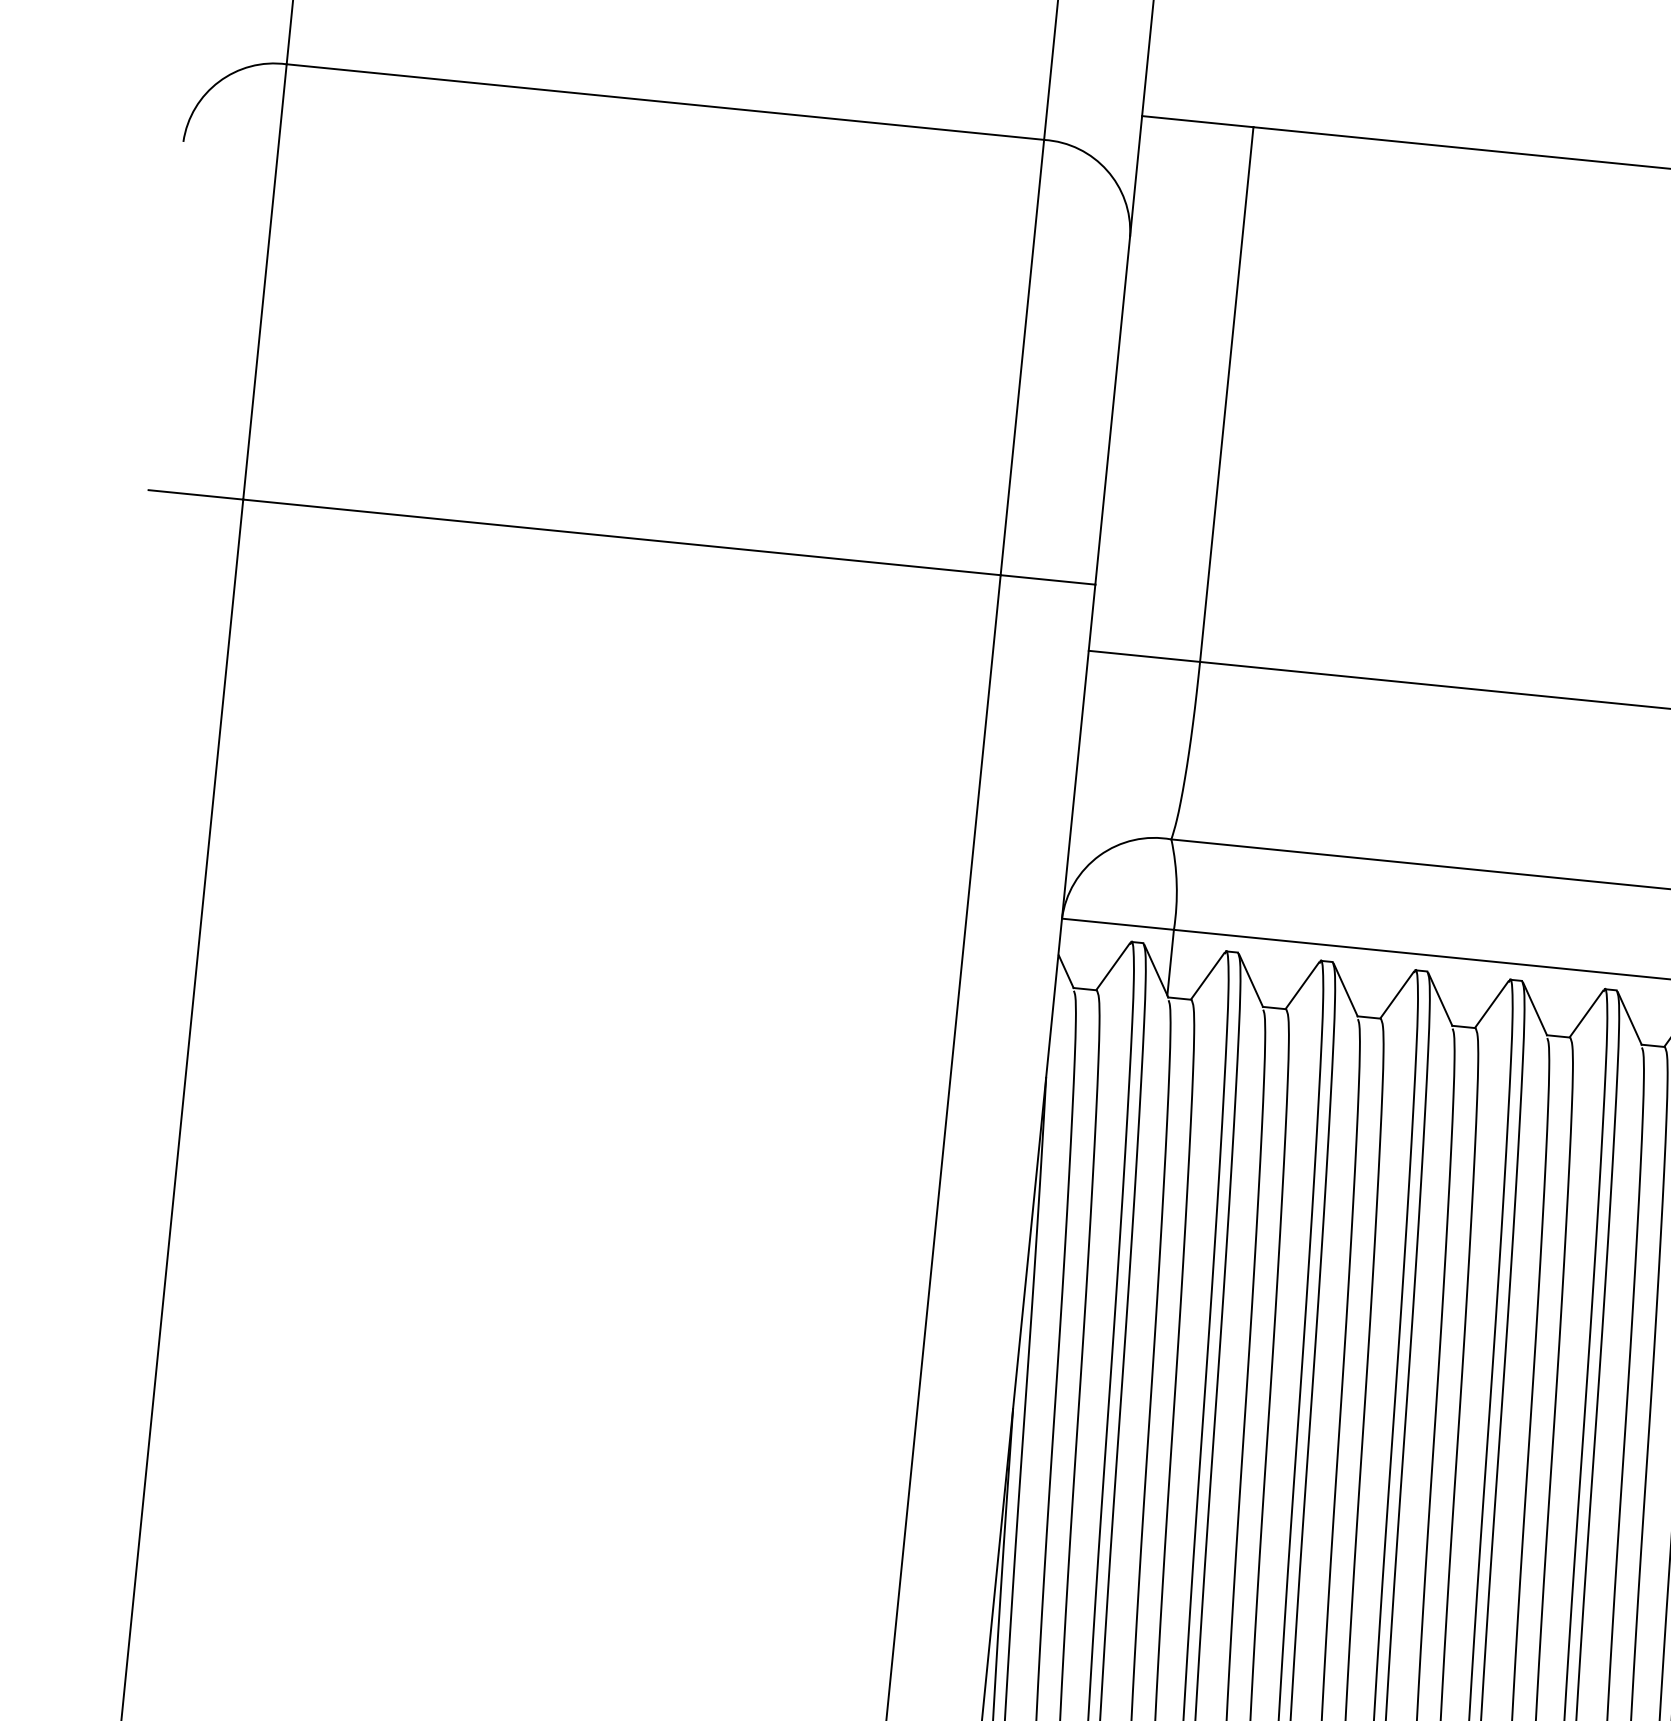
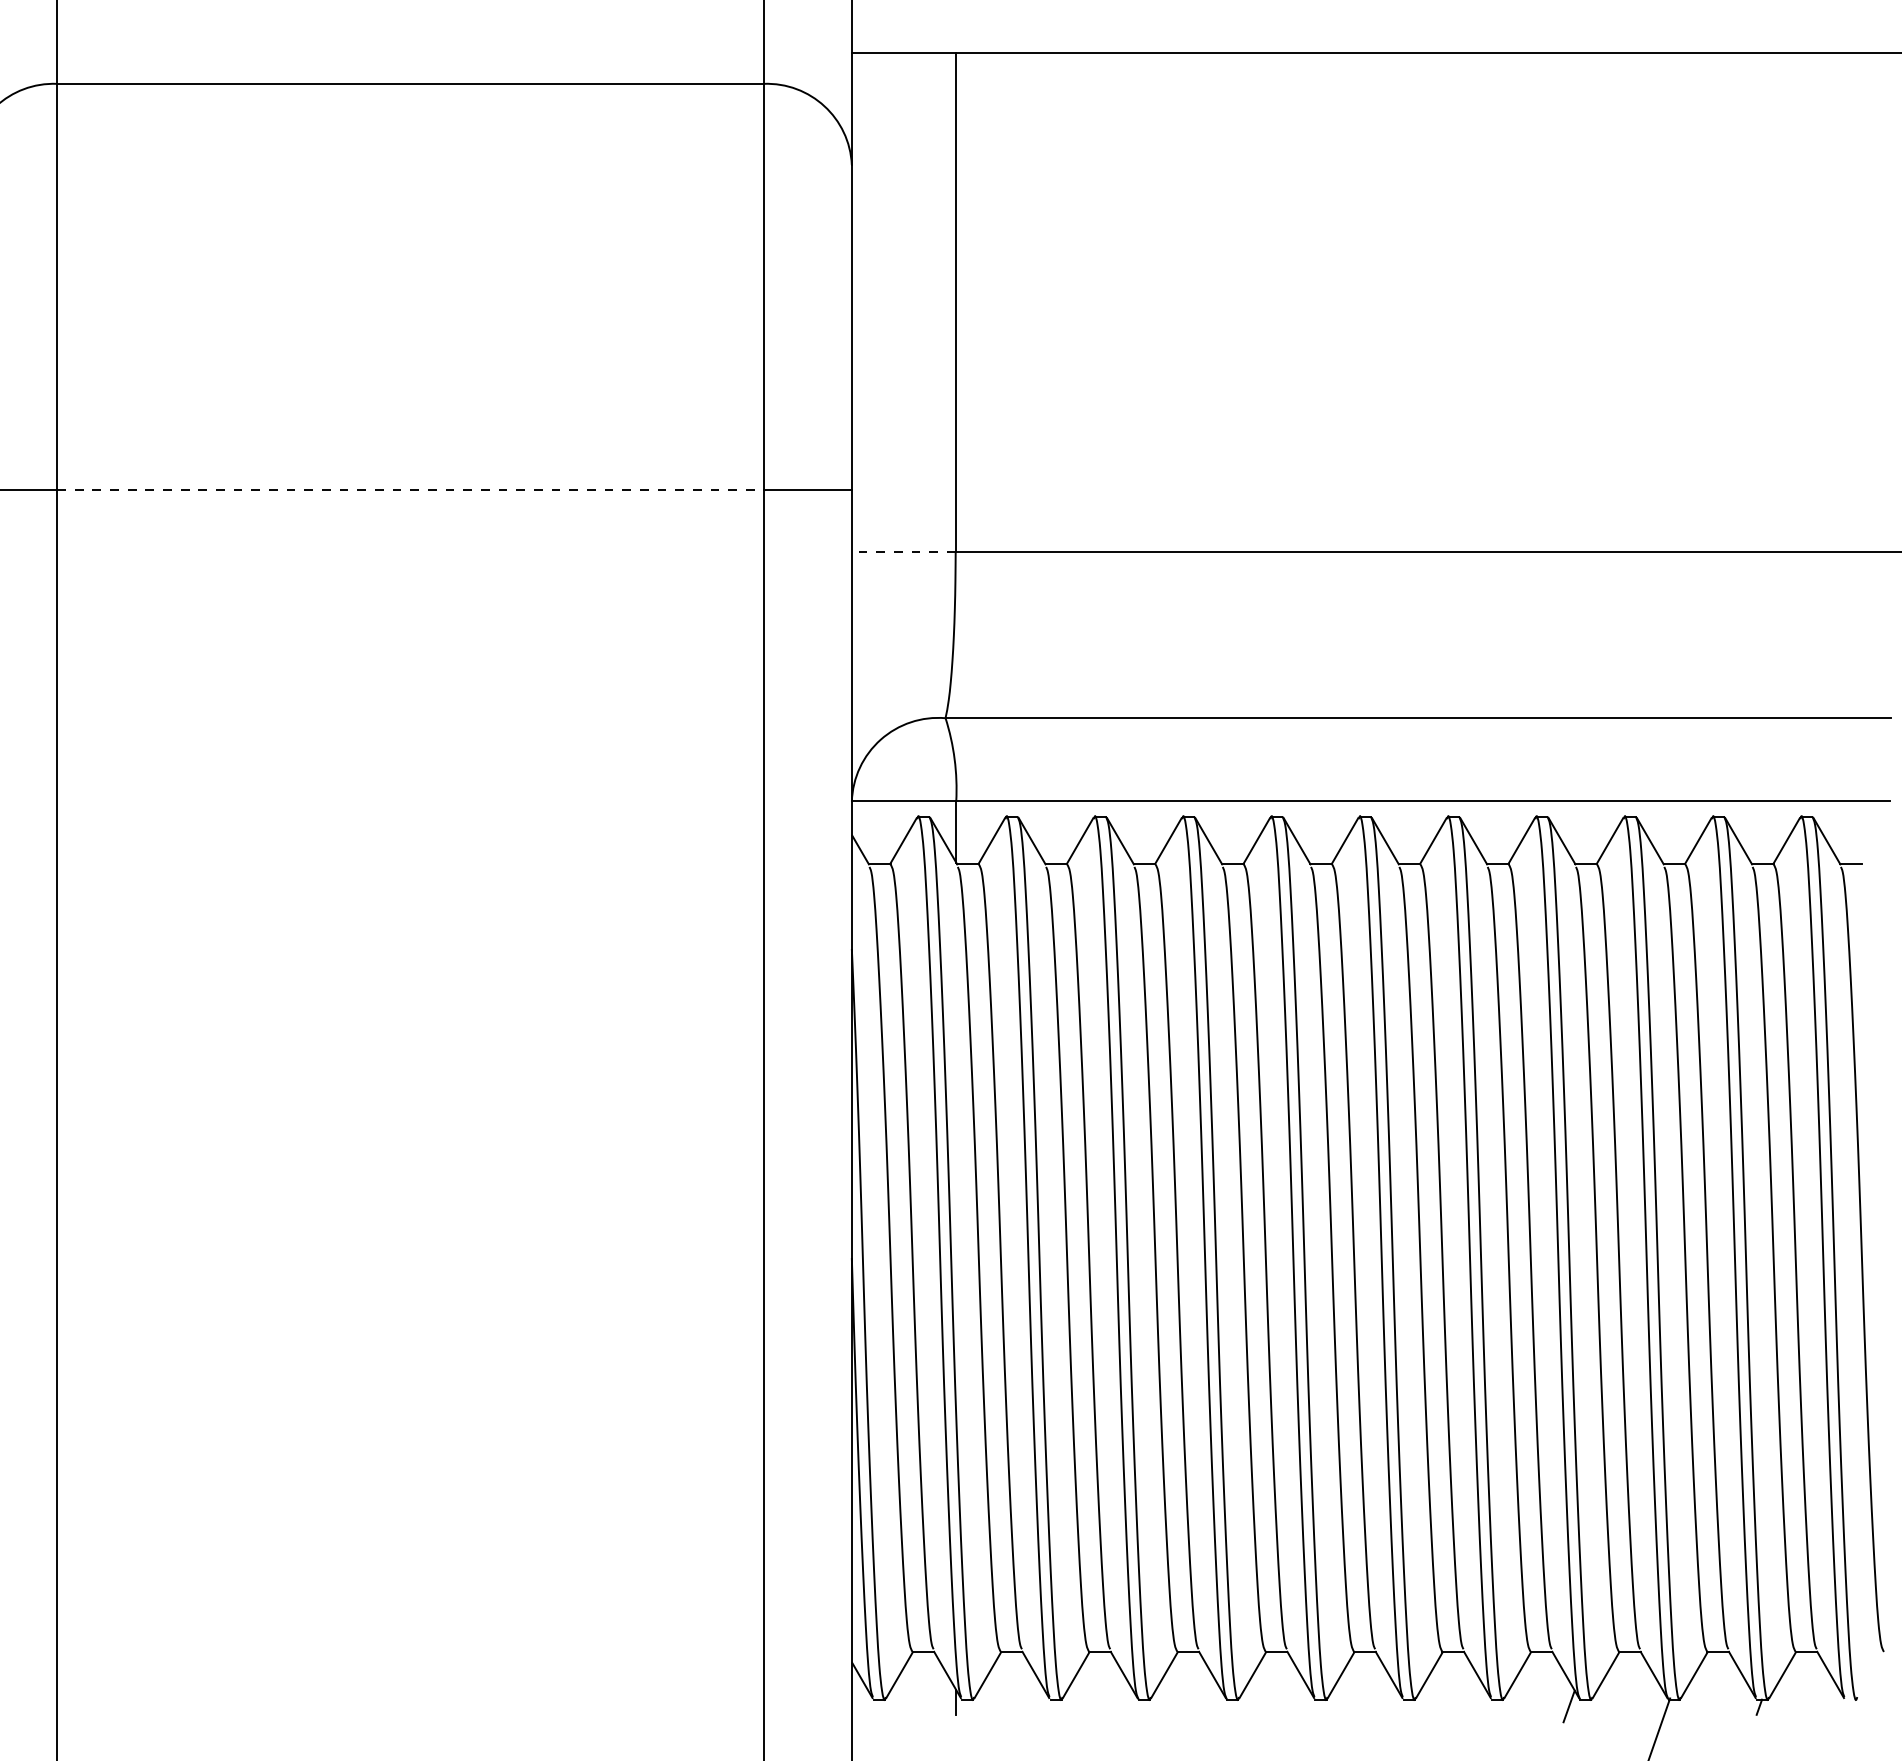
line: (622, 537) -> (410, 489), solid -> dashed
line: (1144, 656) -> (903, 551), solid -> dashed

